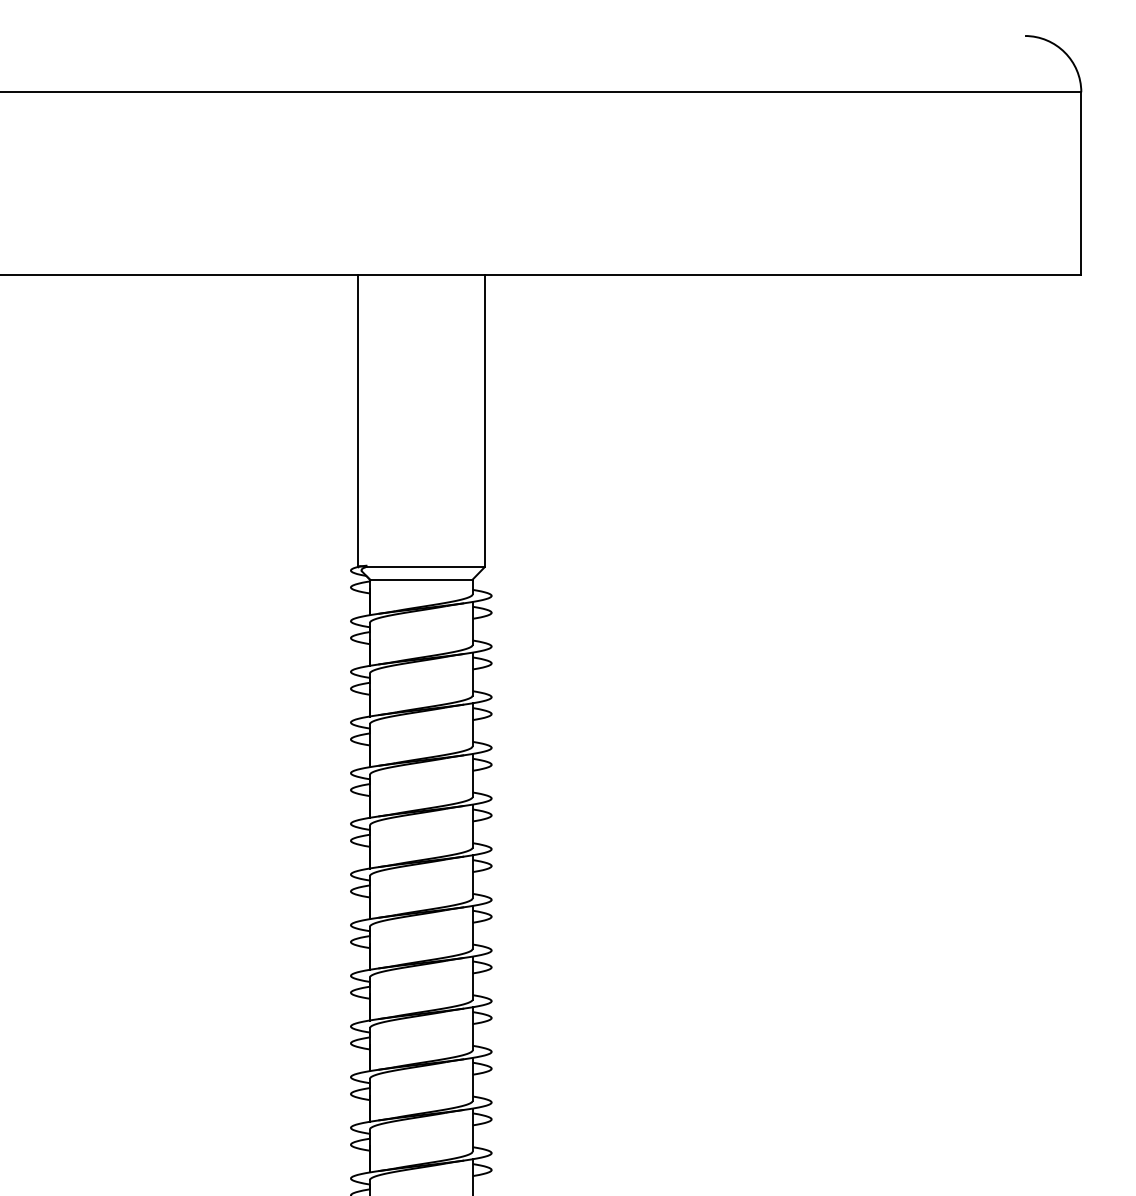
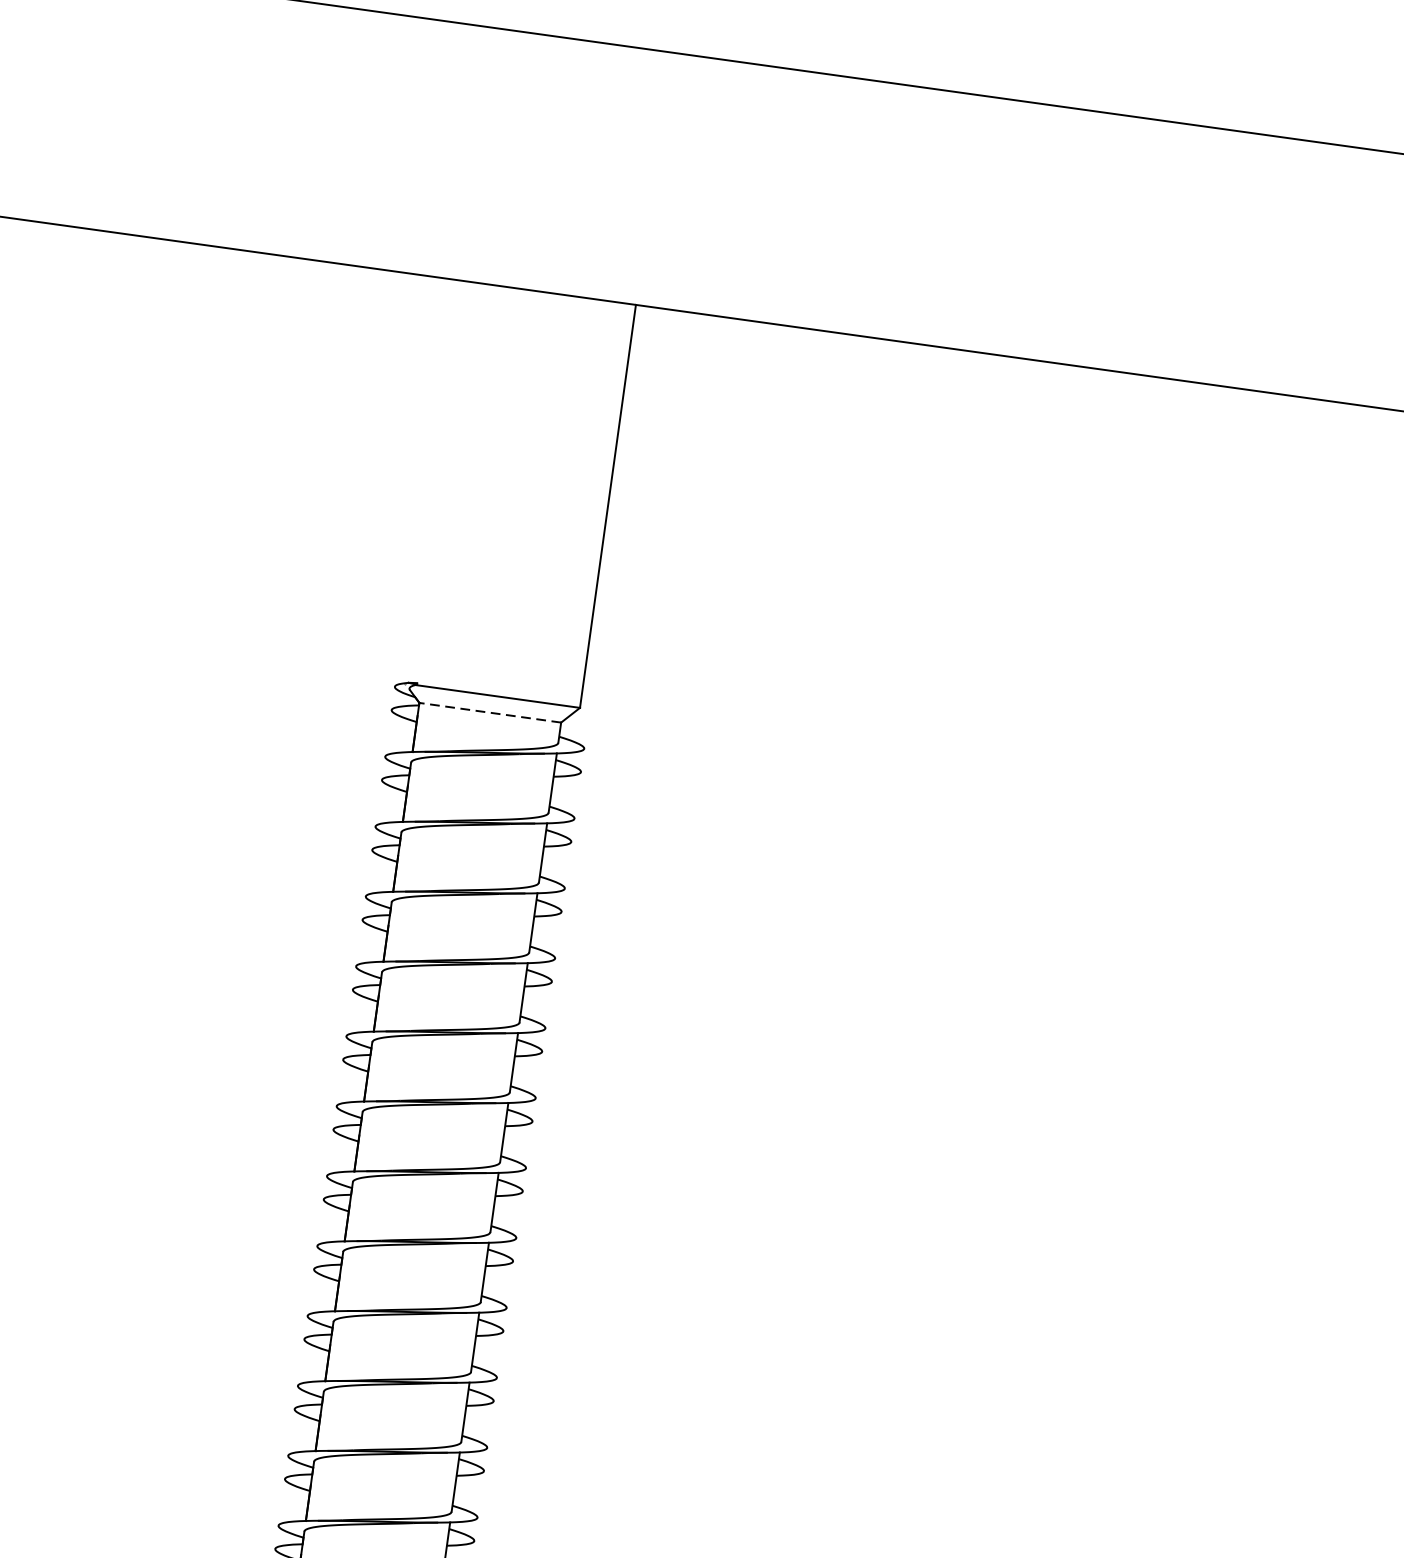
line: (357, 421) -> (432, 482), removed
line: (420, 579) -> (489, 712), solid -> dashed

